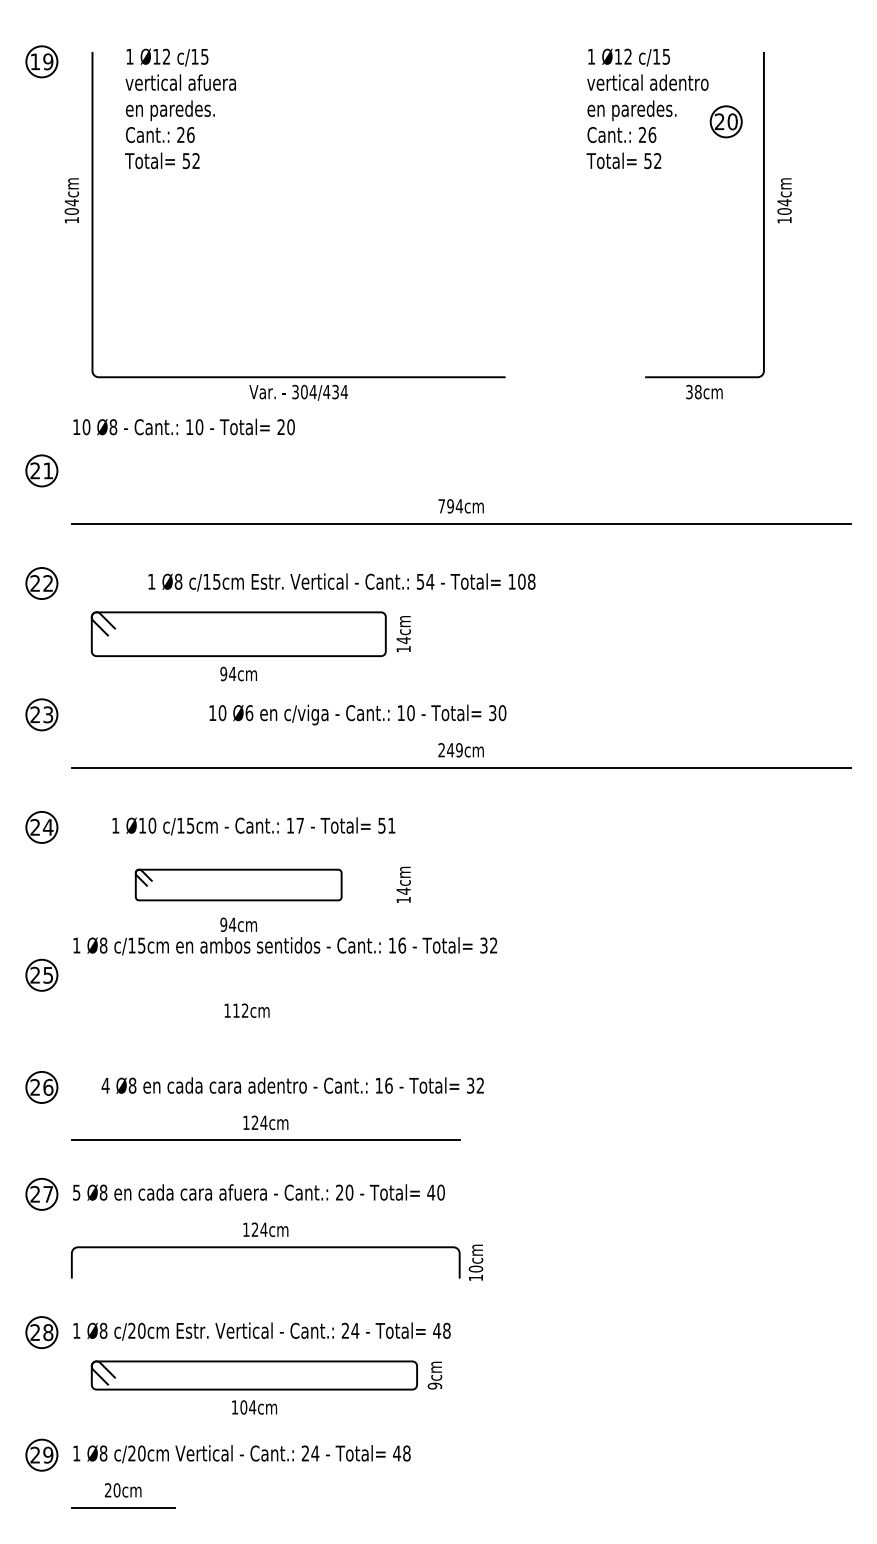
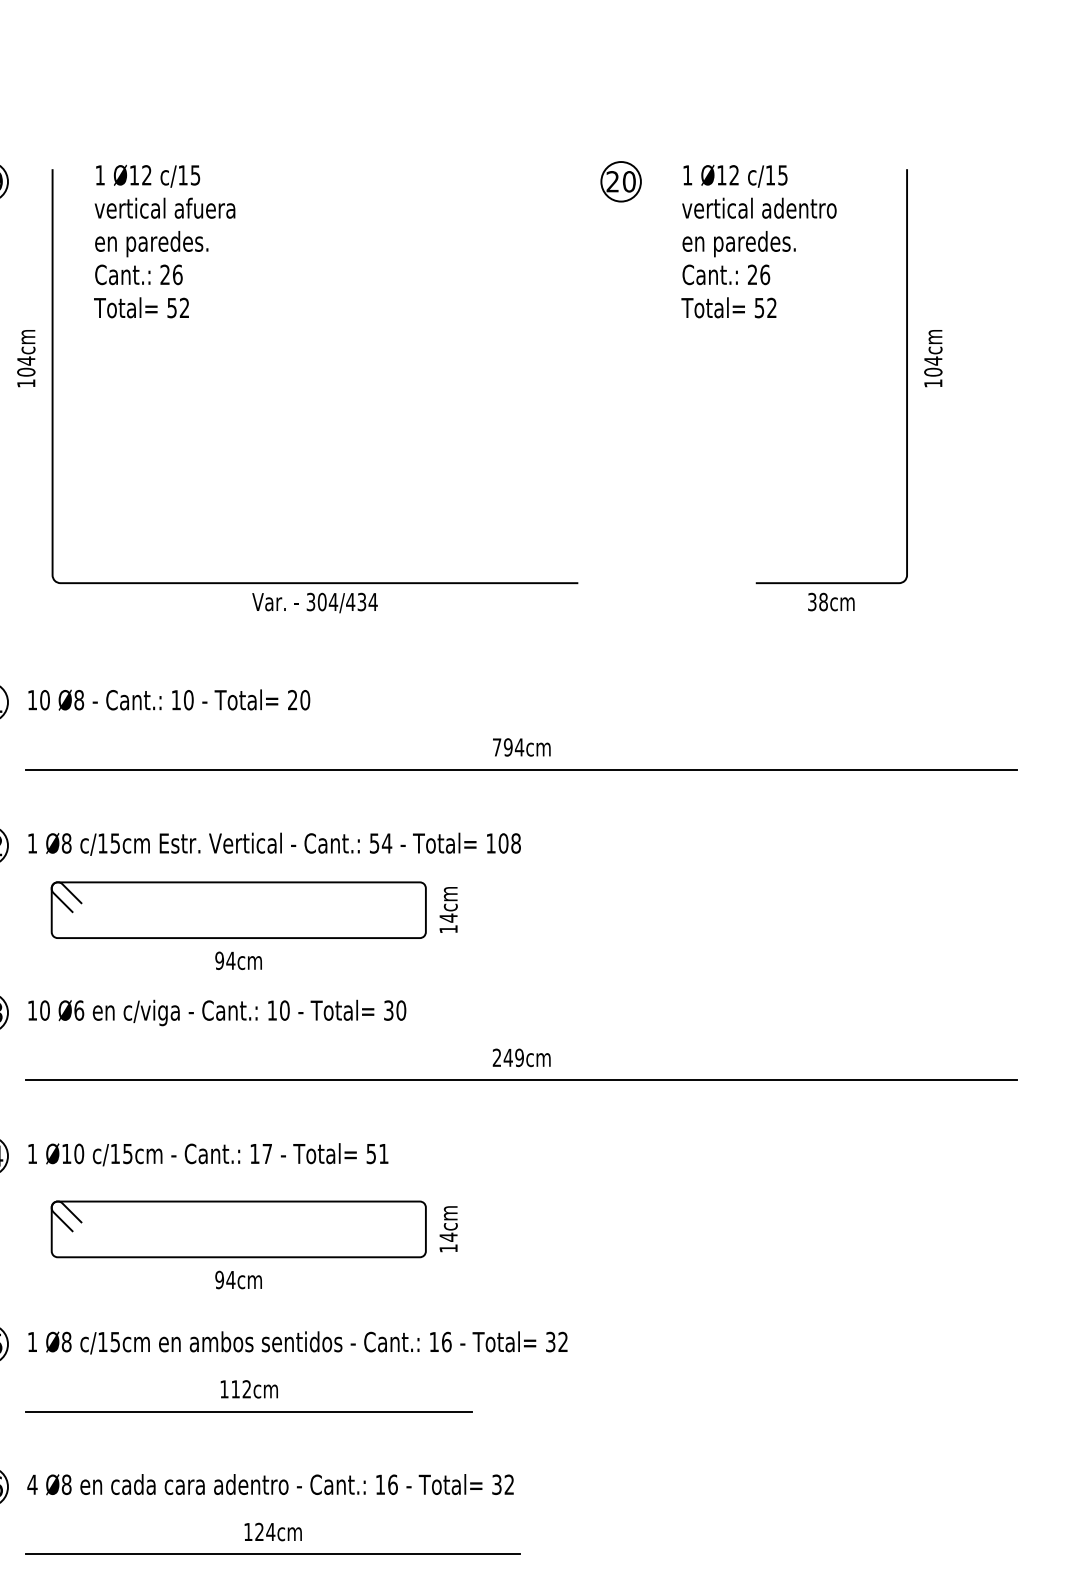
part: (725, 121) -> (620, 181), moved
text: (183, 426) -> (168, 699), moved
text: (341, 582) -> (274, 844), moved
text: (357, 714) -> (216, 1012), moved
text: (253, 826) -> (207, 1154), moved
part: (238, 884) -> (238, 1228), size x1.43
text: (285, 946) -> (298, 1343), moved
line: (246, 1028) -> (248, 1411), added
text: (292, 1085) -> (270, 1484), moved

